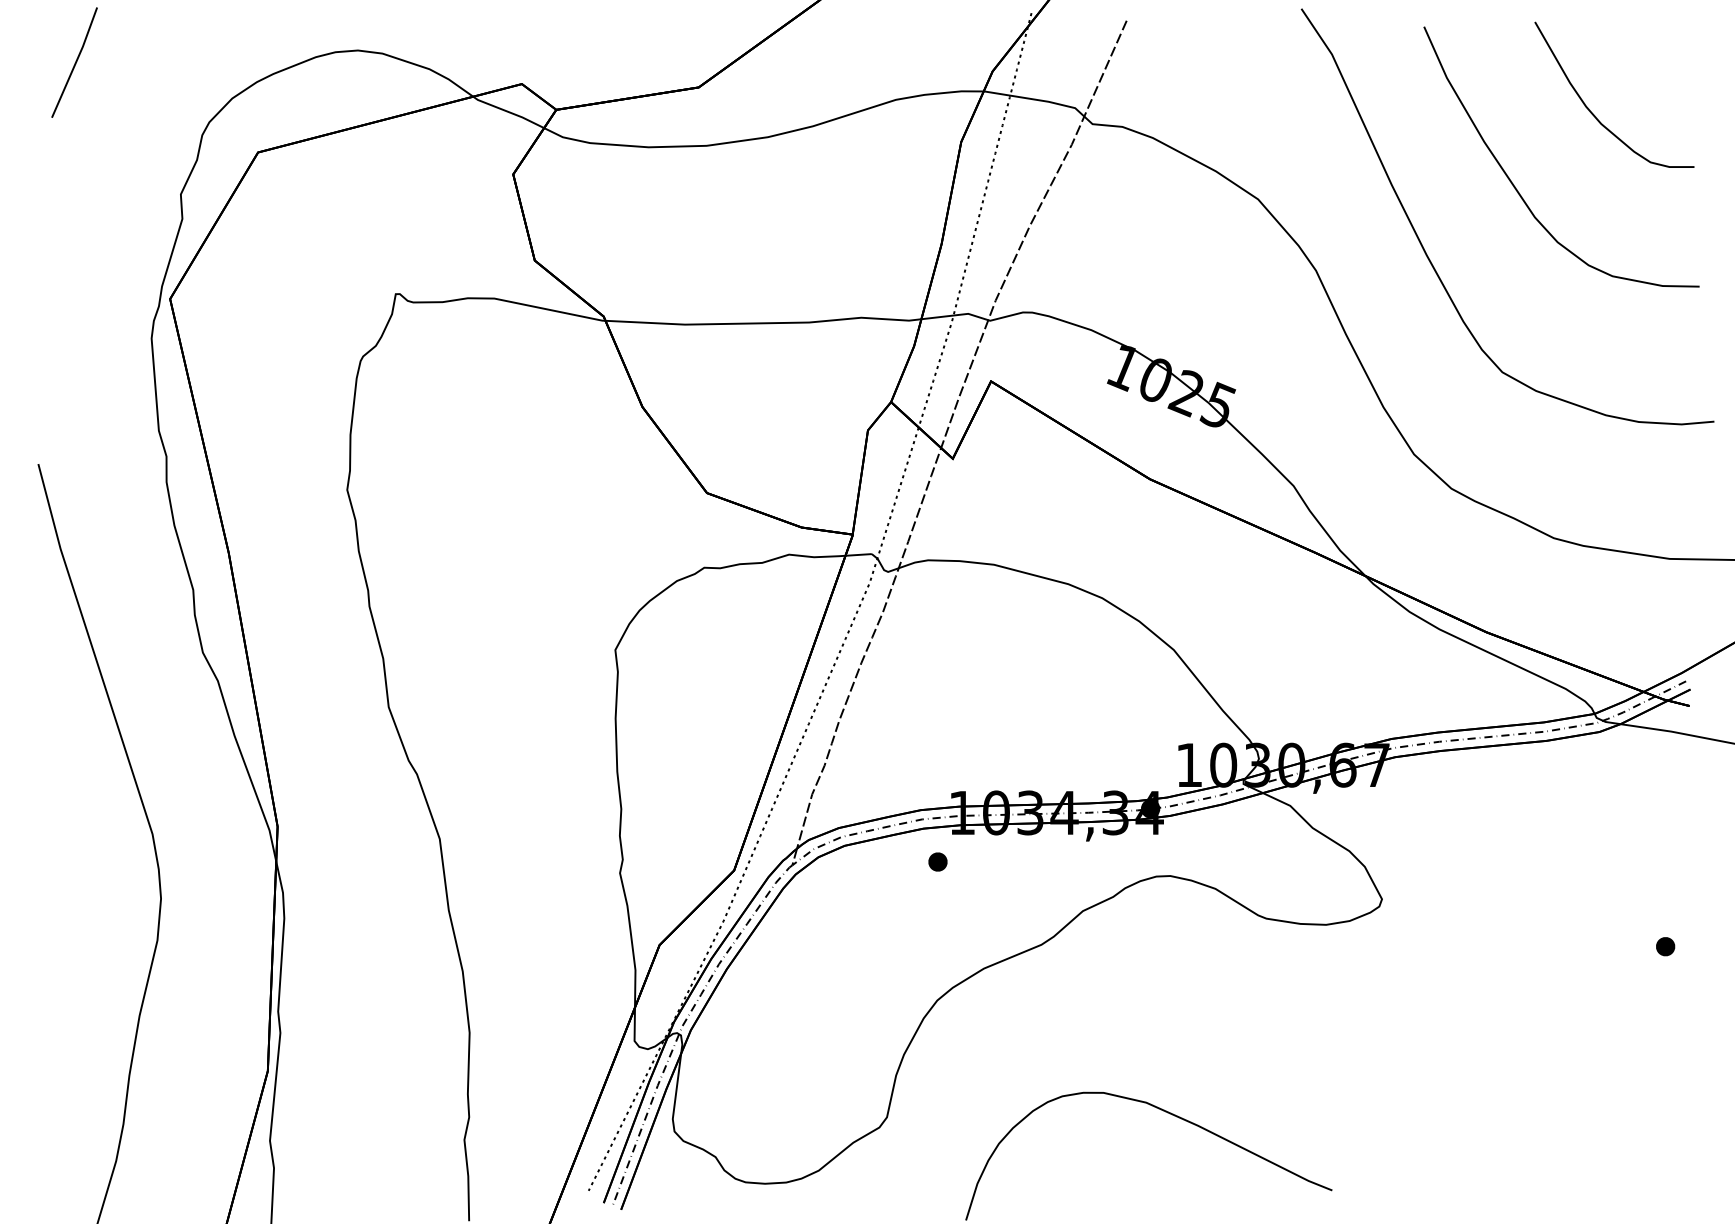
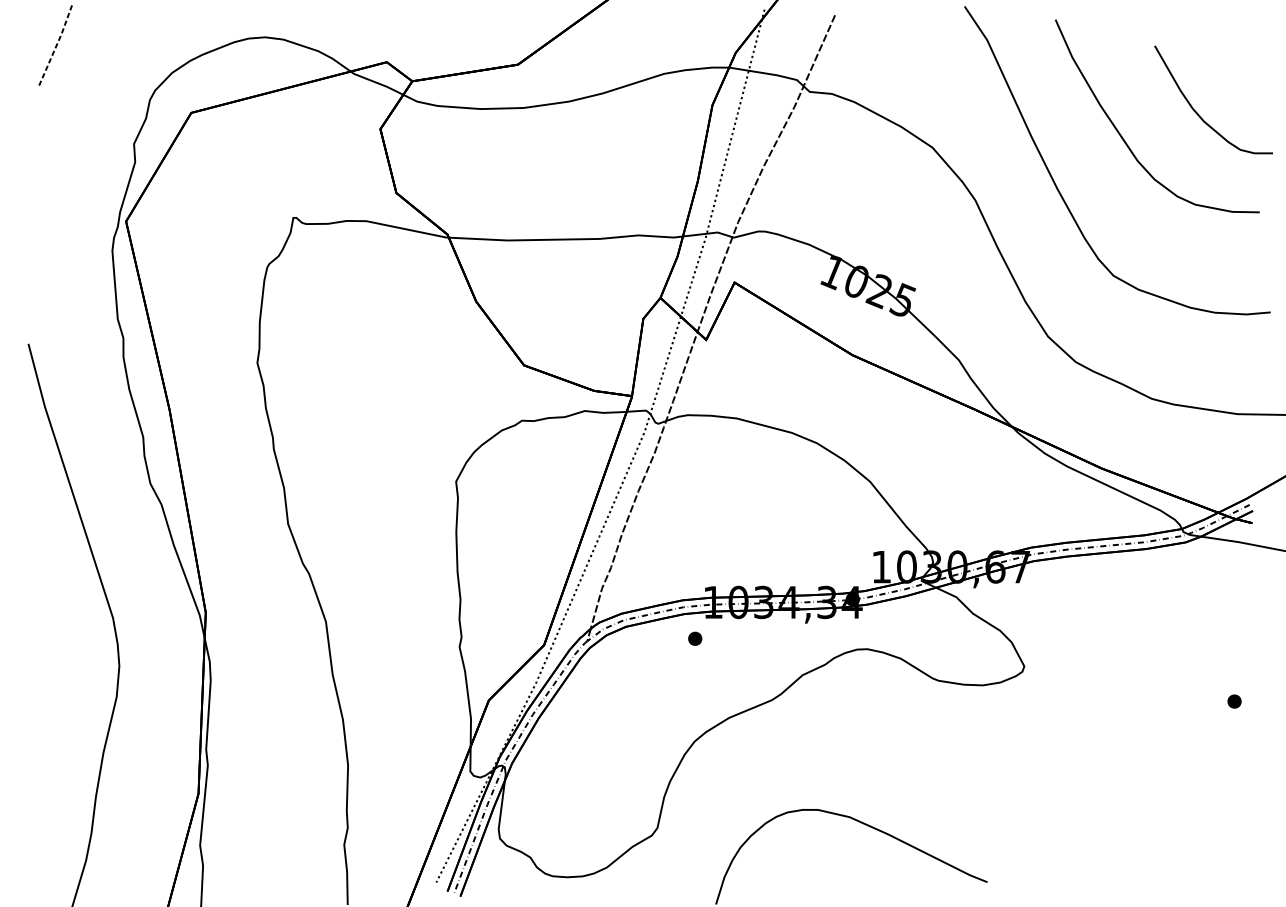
line: (75, 63) -> (55, 46), solid -> dashed
curve: (1594, 114) -> (1198, 114), moved

